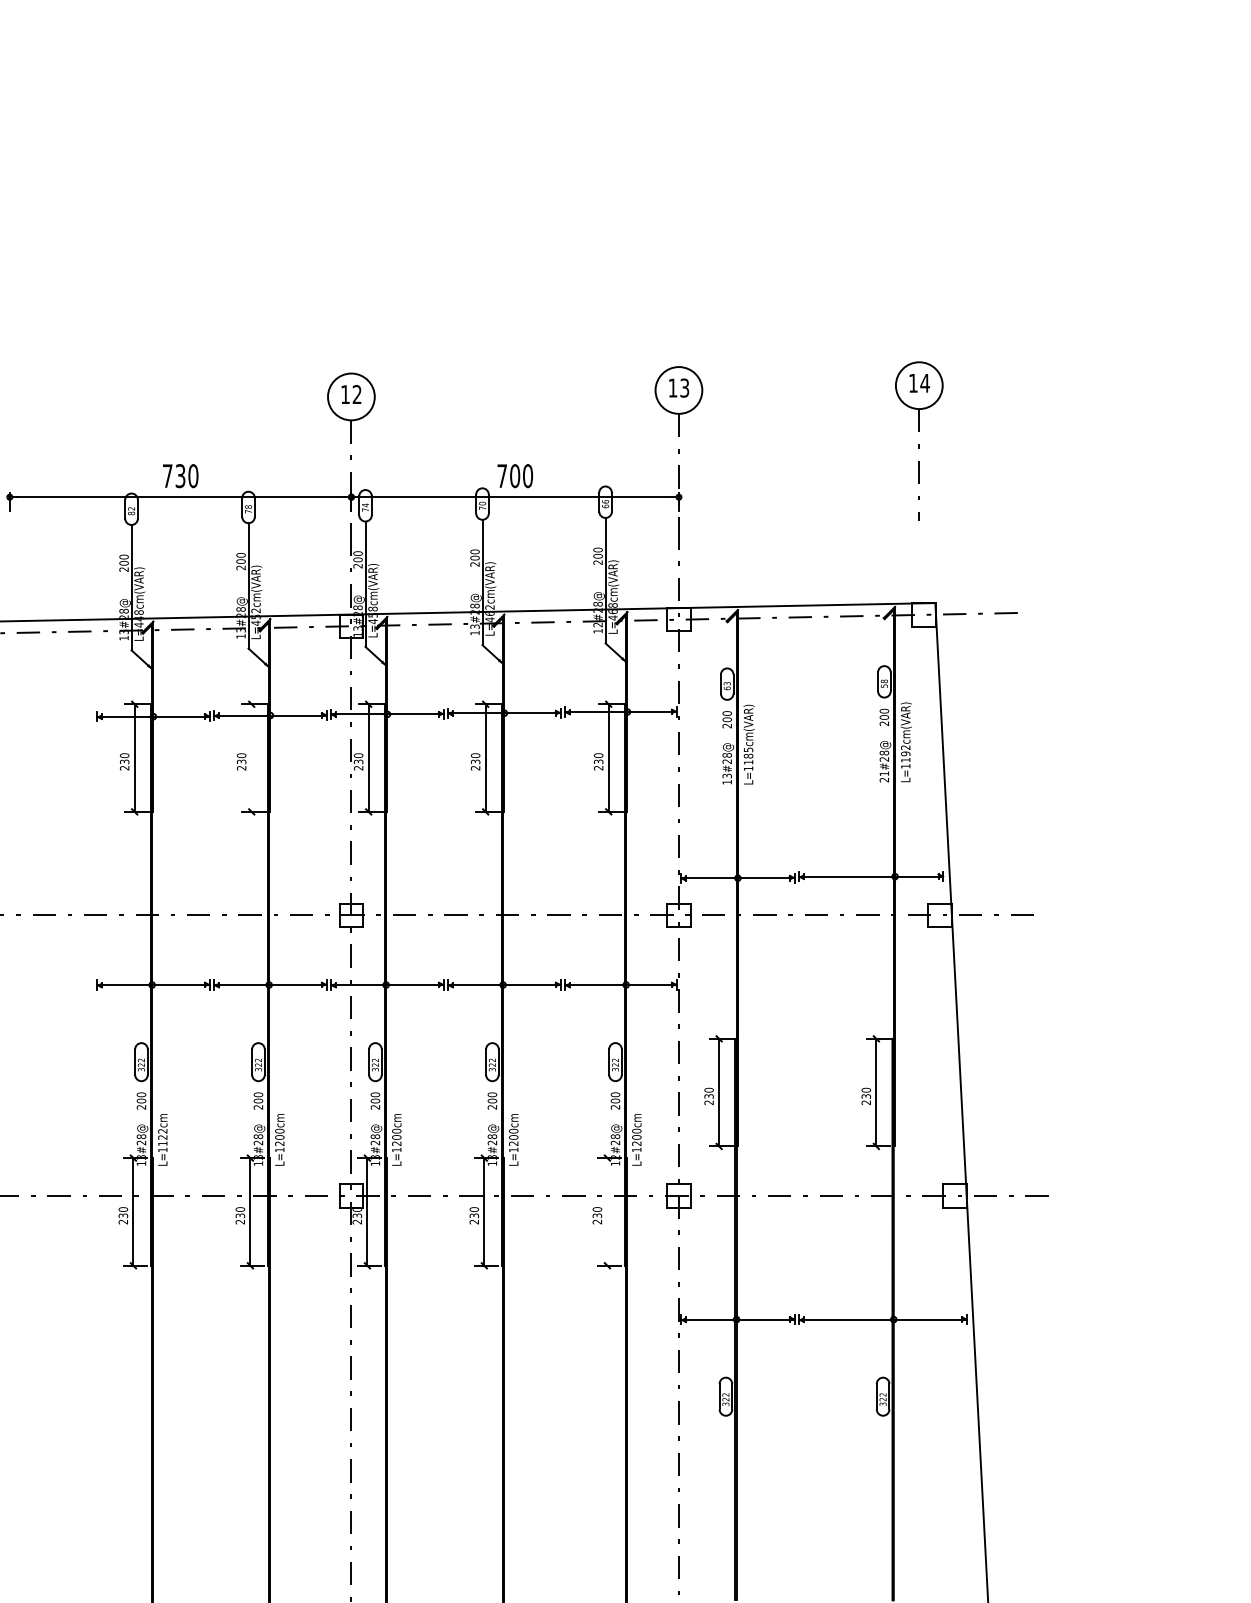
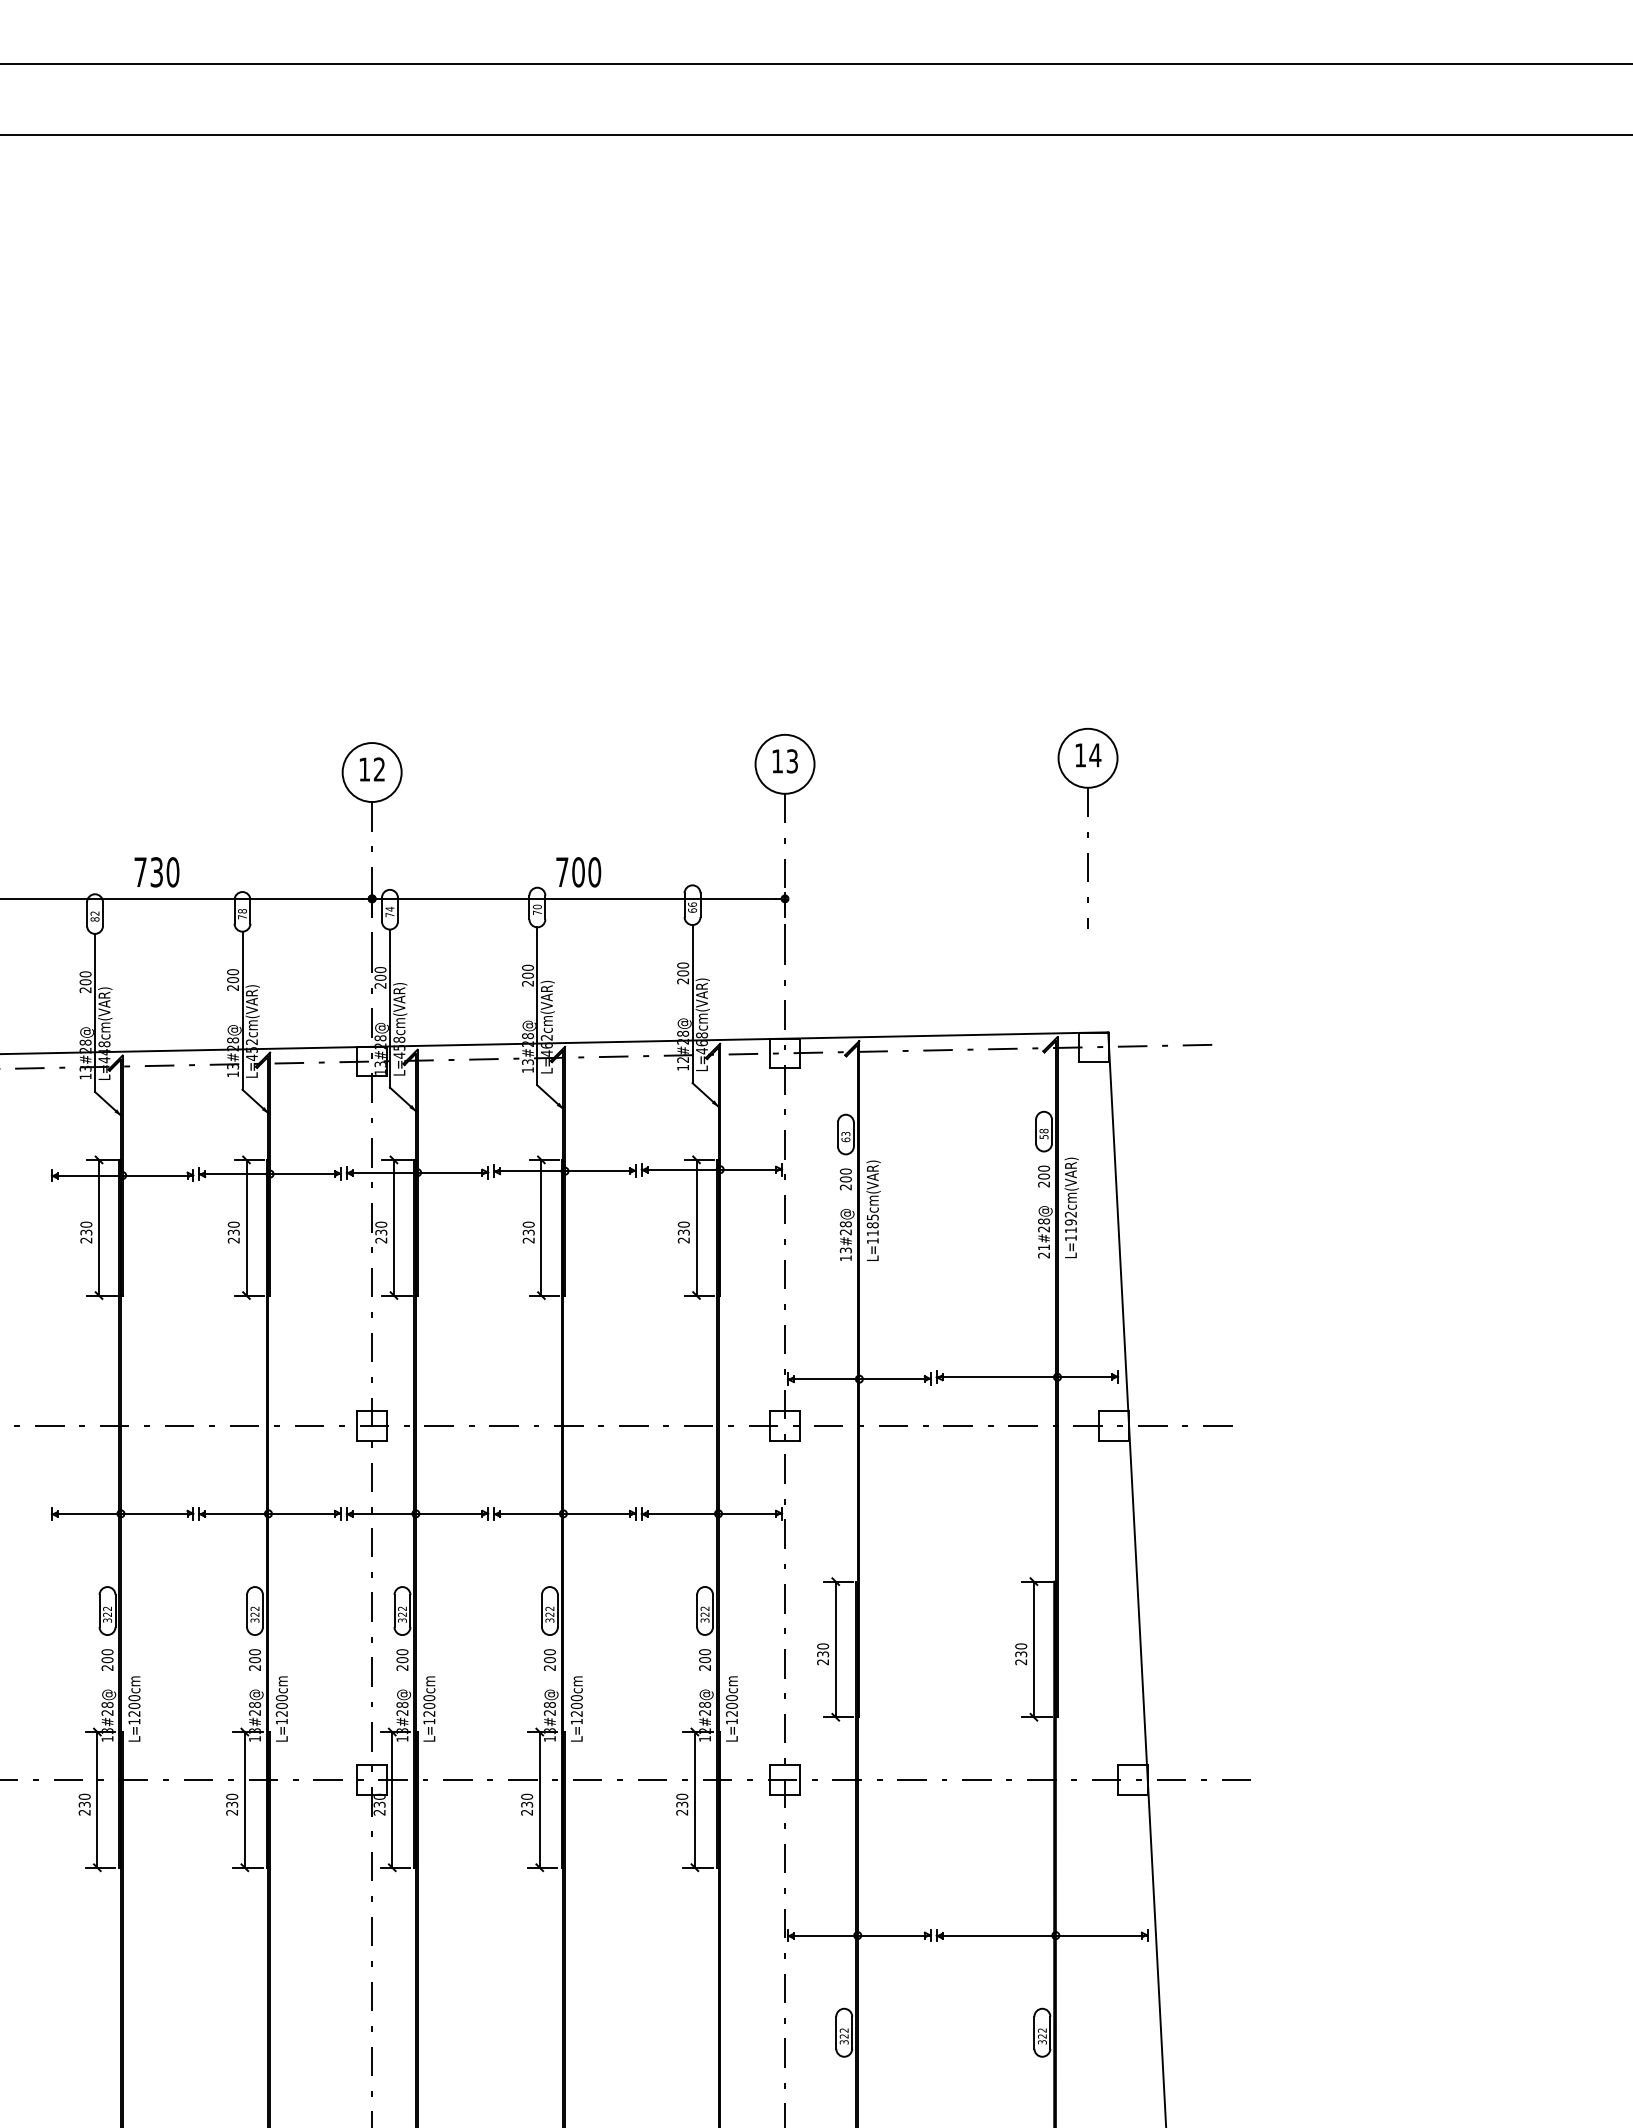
line: (251, 757) -> (246, 1227), added
text: (162, 1137) -> (134, 1705), L=1122cm -> L=1200cm
line: (607, 1211) -> (694, 1799), added

